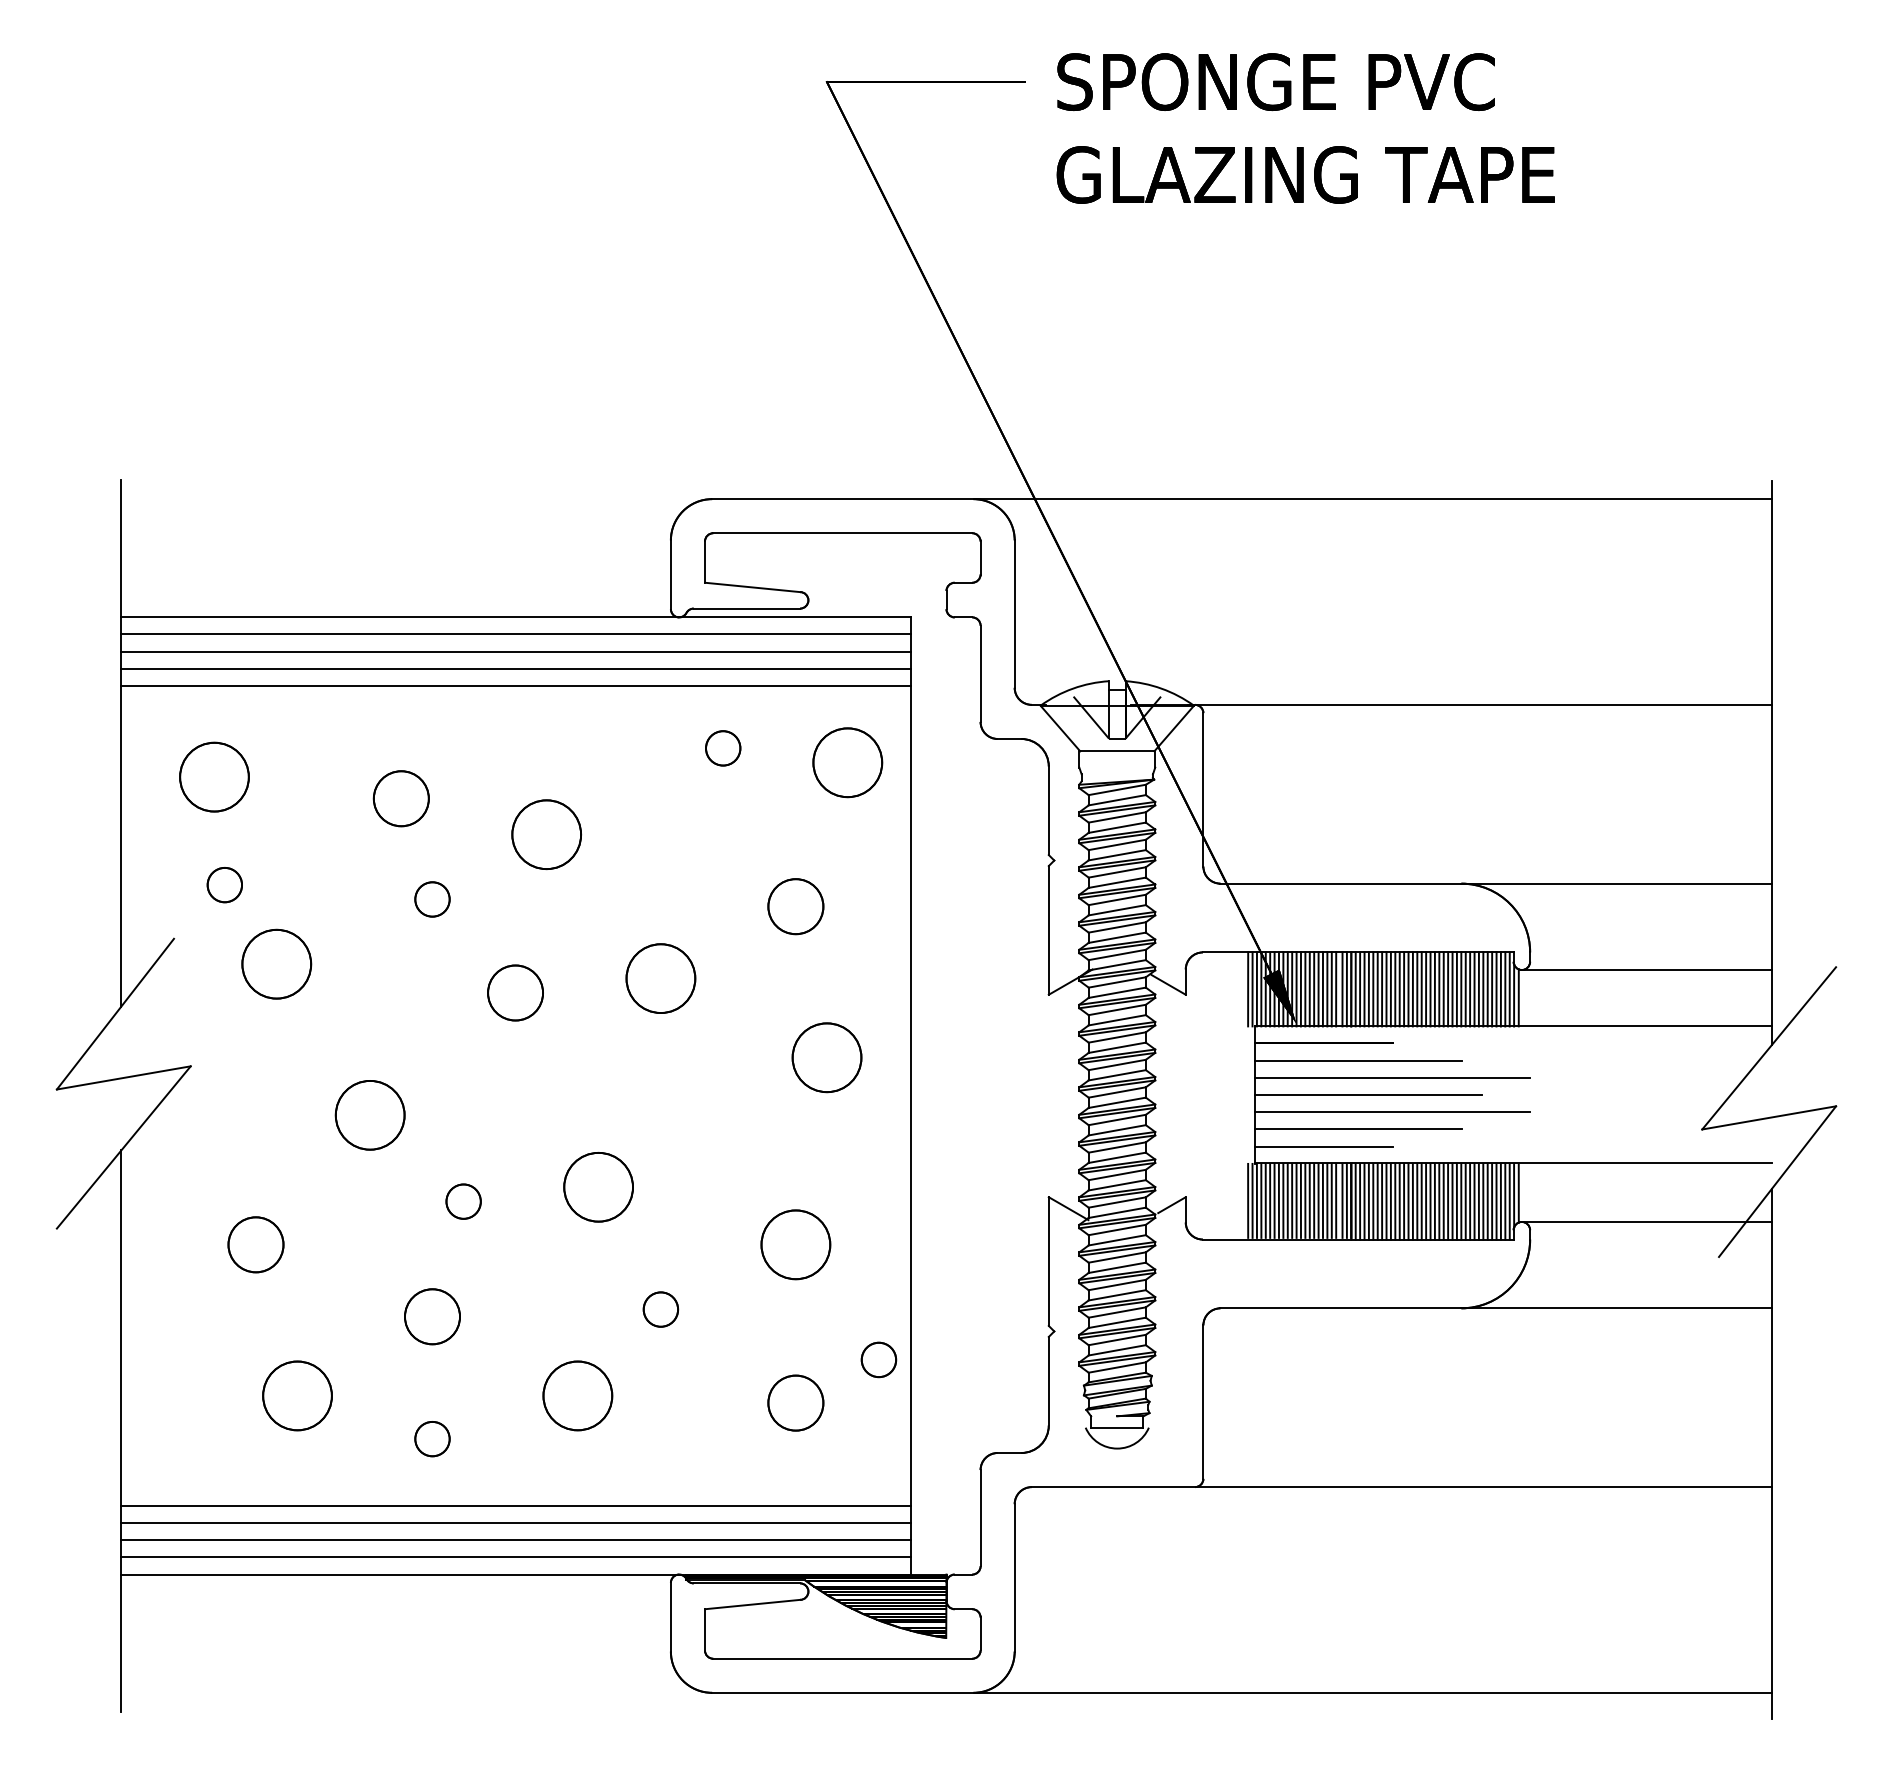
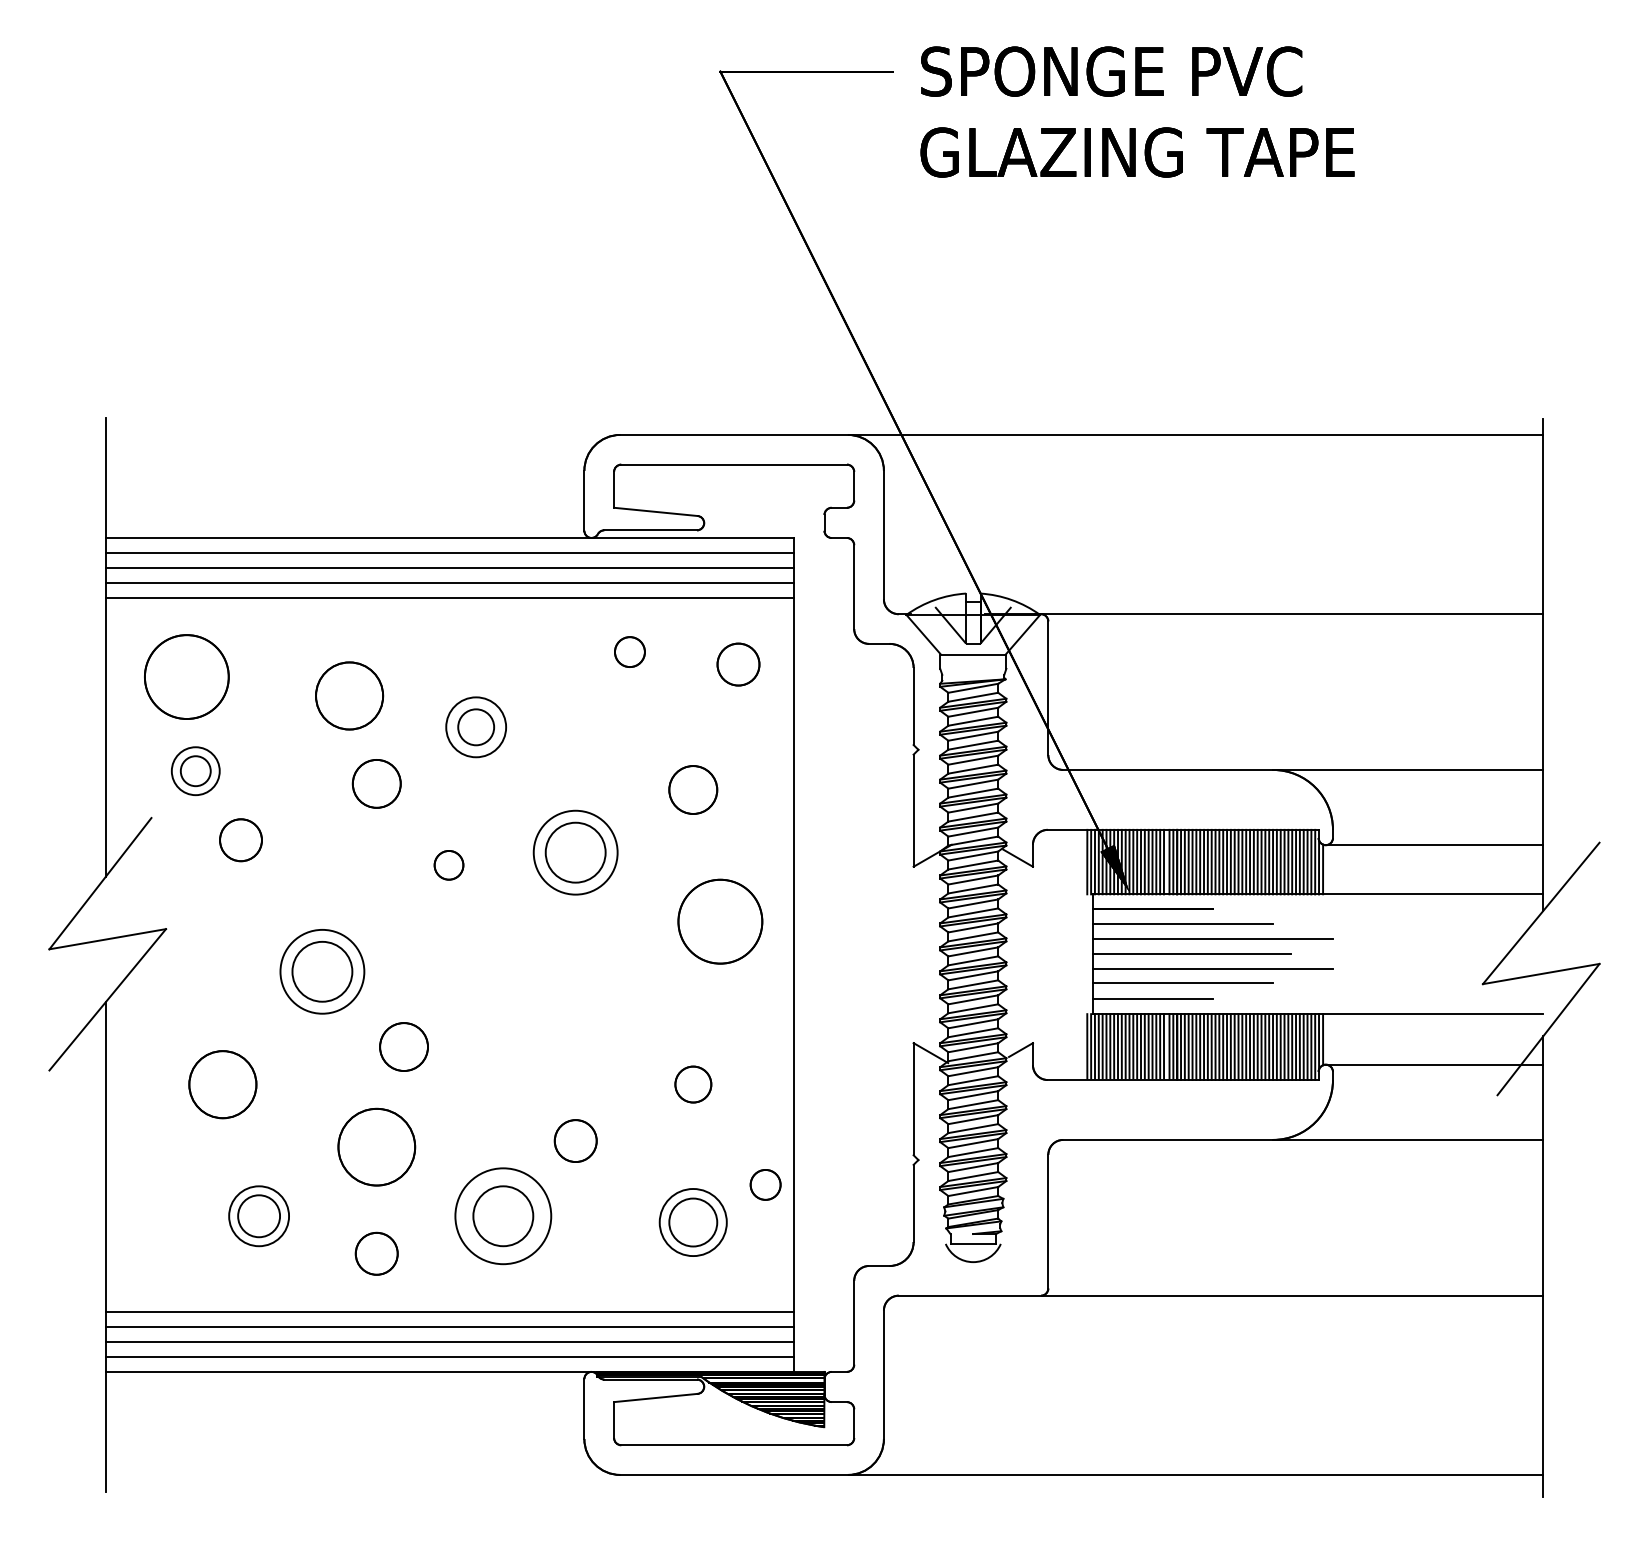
part: (847, 762) -> (738, 664), size x0.7
part: (214, 777) -> (186, 677), size x1.4
part: (401, 798) -> (349, 695), size x1.4
circle: (547, 834) -> (476, 727), size x0.6
circle: (224, 885) -> (195, 771), size x1.6
part: (432, 899) -> (376, 783), size x1.6
part: (276, 964) -> (240, 840), size x0.7
circle: (660, 978) -> (575, 852), size x1.4
part: (514, 993) -> (448, 865), size x0.6
part: (827, 1057) -> (720, 921), size x1.4
circle: (370, 1114) -> (322, 971), size x1.4
part: (598, 1187) -> (521, 1034), removed
part: (463, 1201) -> (403, 1046), size x1.6
part: (255, 1244) -> (222, 1084), size x1.4
part: (796, 1244) -> (693, 1084), size x0.6
part: (660, 1308) -> (575, 1140), size x1.4
part: (432, 1316) -> (376, 1147), size x1.6
circle: (297, 1396) -> (259, 1216), size x0.7
circle: (578, 1396) -> (503, 1216), size x1.6
circle: (796, 1403) -> (693, 1222), size x1.4
part: (432, 1438) -> (376, 1253), size x1.4

